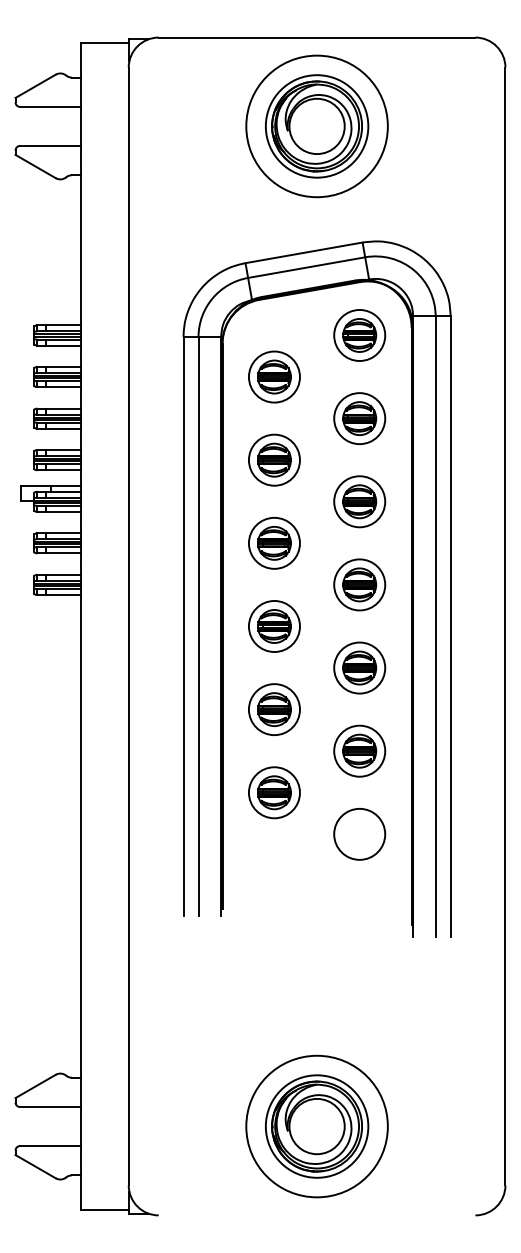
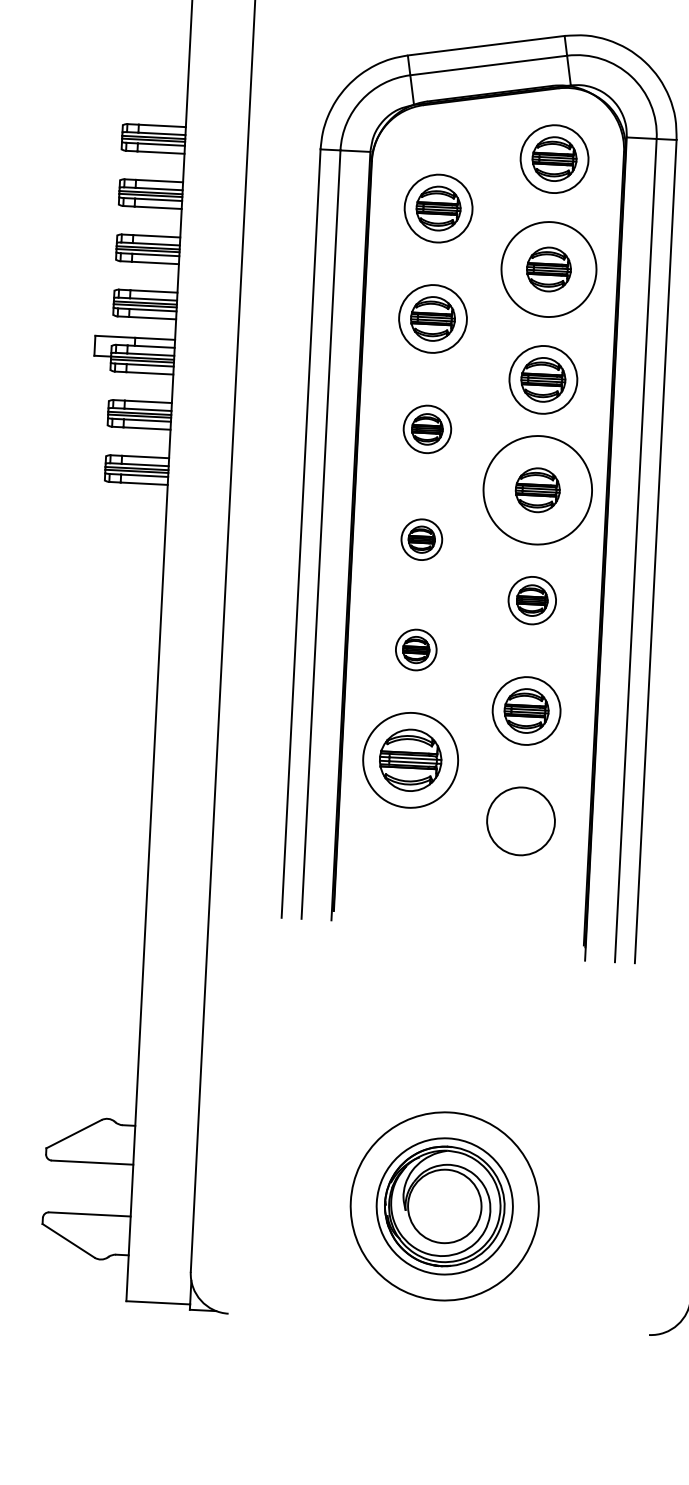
circle: (359, 418) -> (548, 269), size x1.4
part: (274, 543) -> (427, 429), size x0.7
circle: (359, 584) -> (537, 489), size x1.6
part: (274, 626) -> (421, 539), size x0.6
part: (359, 667) -> (531, 599), size x0.7
part: (274, 709) -> (416, 649), size x0.6
part: (274, 792) -> (410, 760), size x1.4

